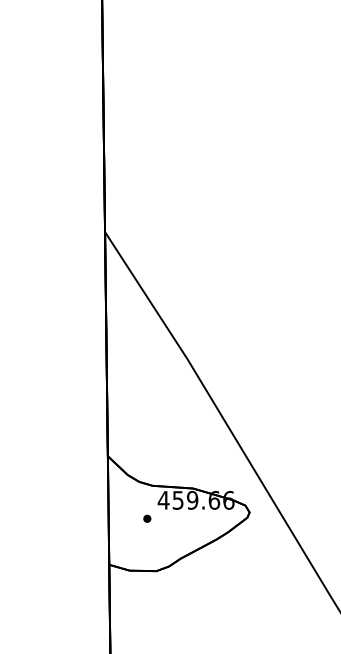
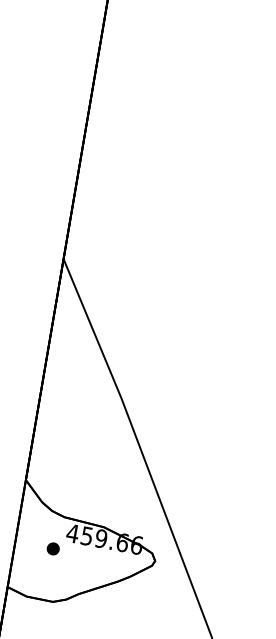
part: (147, 518) -> (53, 548), size x1.6

